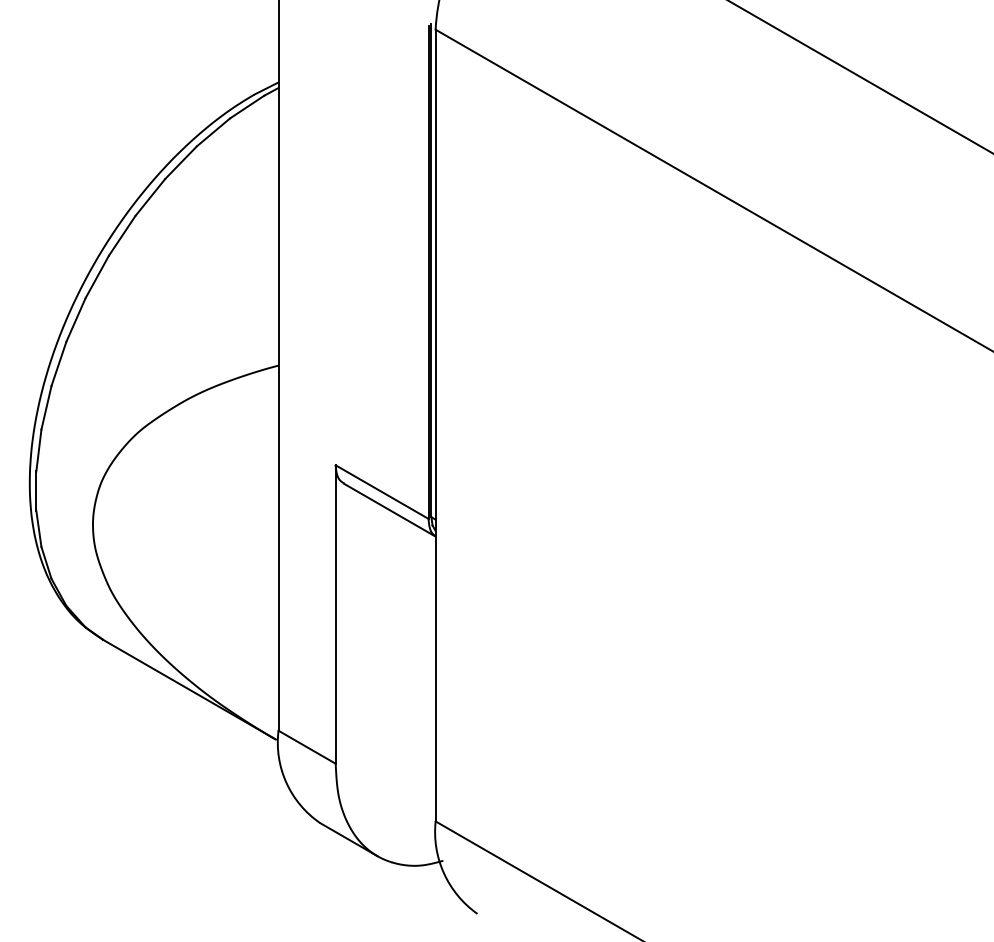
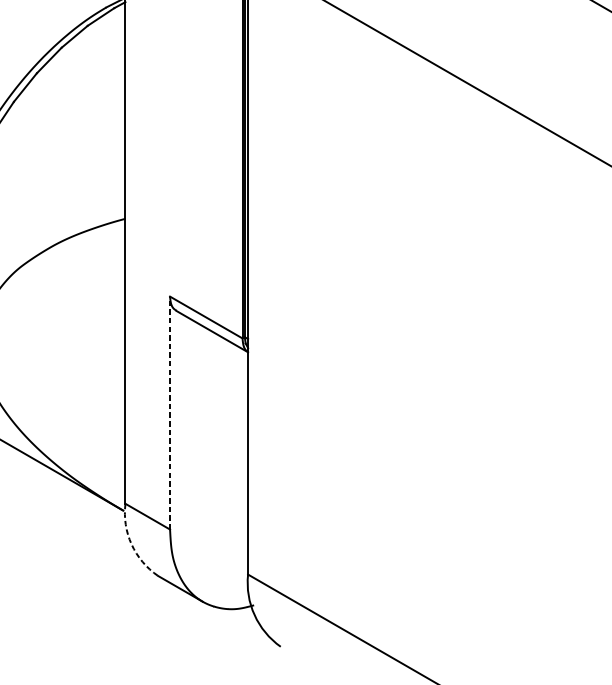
line: (335, 614) -> (169, 413), solid -> dashed
arc: (286, 782) -> (131, 544), solid -> dashed

